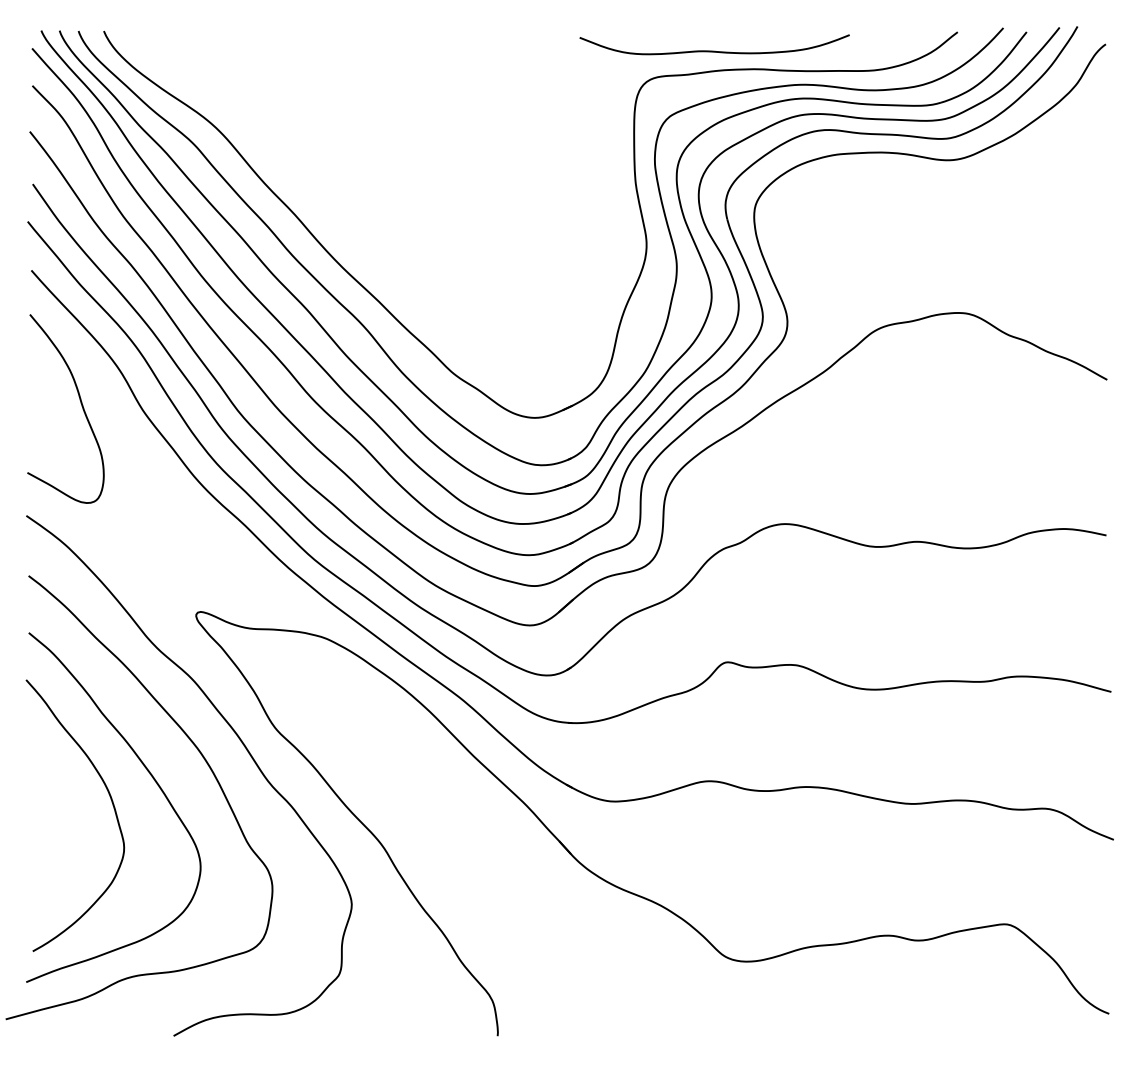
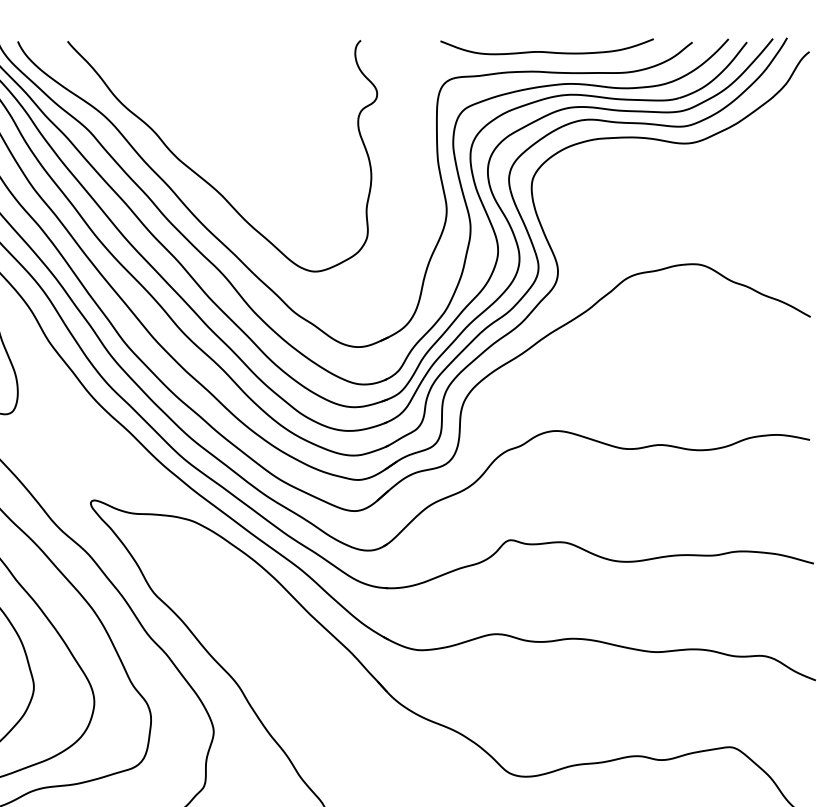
curve: (714, 50) -> (546, 51), moved
curve: (341, 206) -> (205, 180), added

